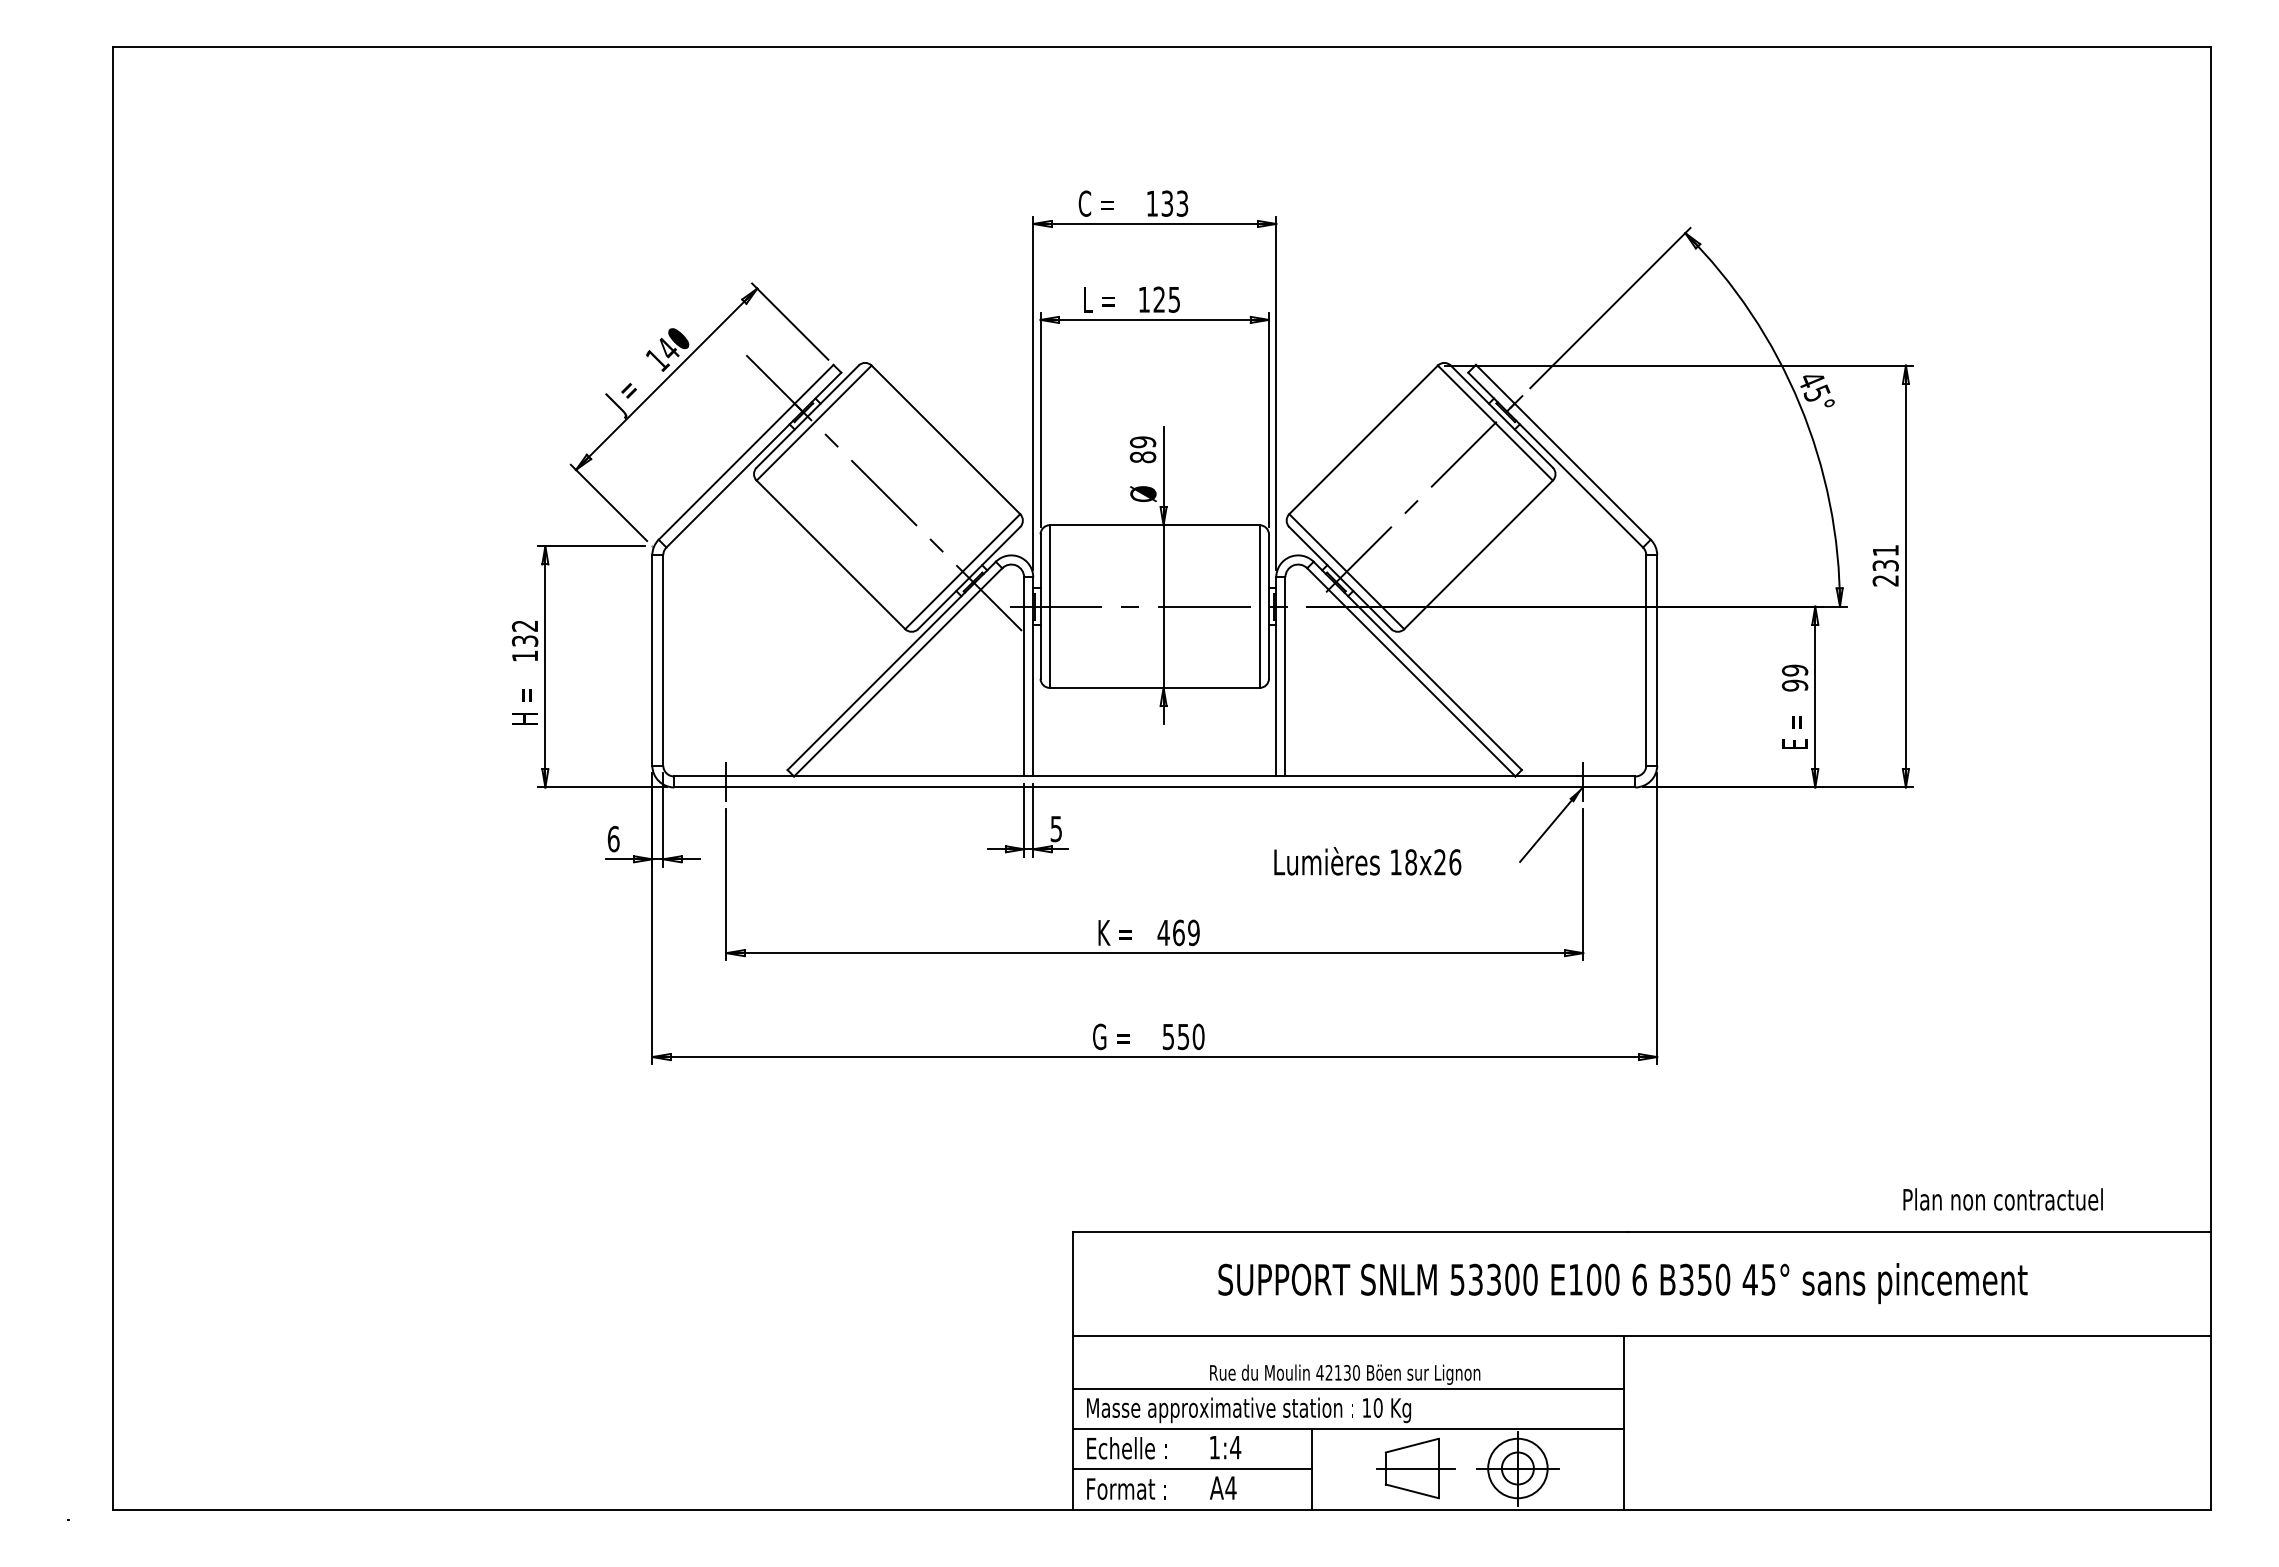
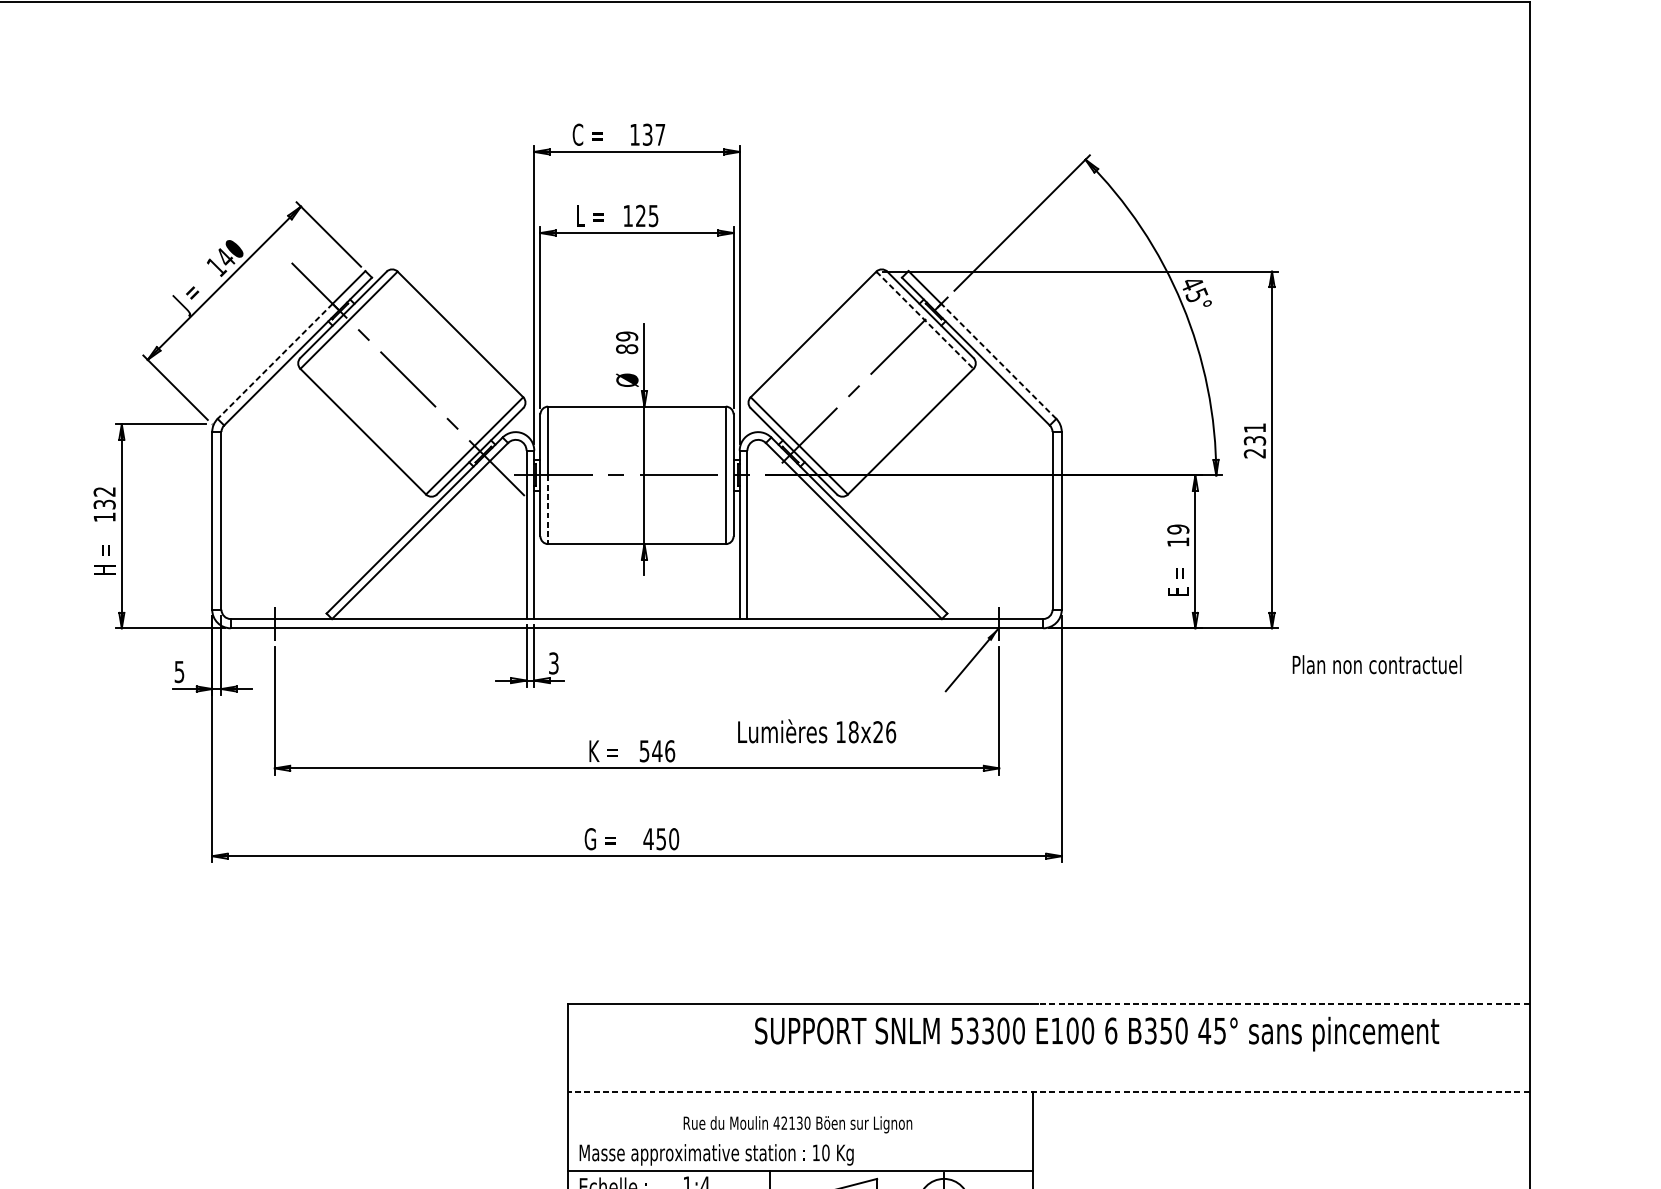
text: (1182, 203) -> (660, 134), 133 -> 137
line: (1495, 423) -> (925, 320), solid -> dashed
line: (1582, 471) -> (998, 361), solid -> dashed
line: (726, 472) -> (274, 362), solid -> dashed
line: (1049, 647) -> (548, 509), solid -> dashed
text: (1794, 685) -> (1177, 542), 99 -> 19
text: (1056, 828) -> (553, 663), 5 -> 3
text: (613, 839) -> (179, 672), 6 -> 5
text: (1367, 861) -> (816, 731), moved
text: (1178, 932) -> (657, 750), 469 -> 546
text: (1168, 1037) -> (648, 839), 550 -> 450
text: (2002, 1199) -> (1376, 664), moved
line: (1919, 1231) -> (1283, 1003), solid -> dashed
text: (1622, 1283) -> (1096, 1034), moved
line: (1641, 1335) -> (1048, 1091), solid -> dashed
line: (1348, 1388) -> (800, 1136), removed

